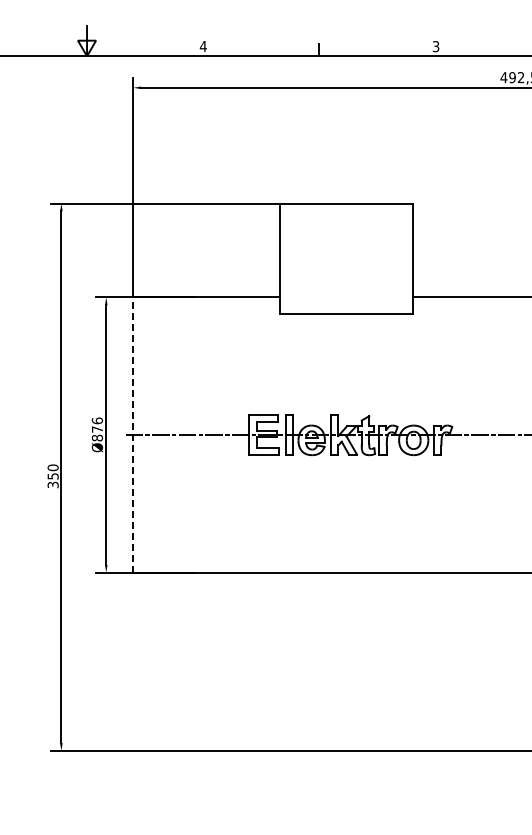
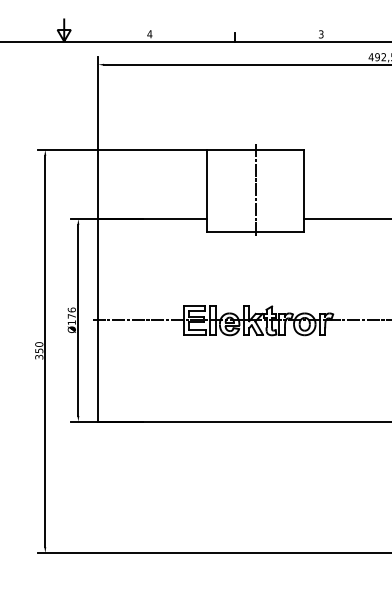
line: (346, 258) -> (255, 190), added
line: (133, 435) -> (98, 320), dashed -> solid
text: (97, 437) -> (71, 322), Ø876 -> Ø176

